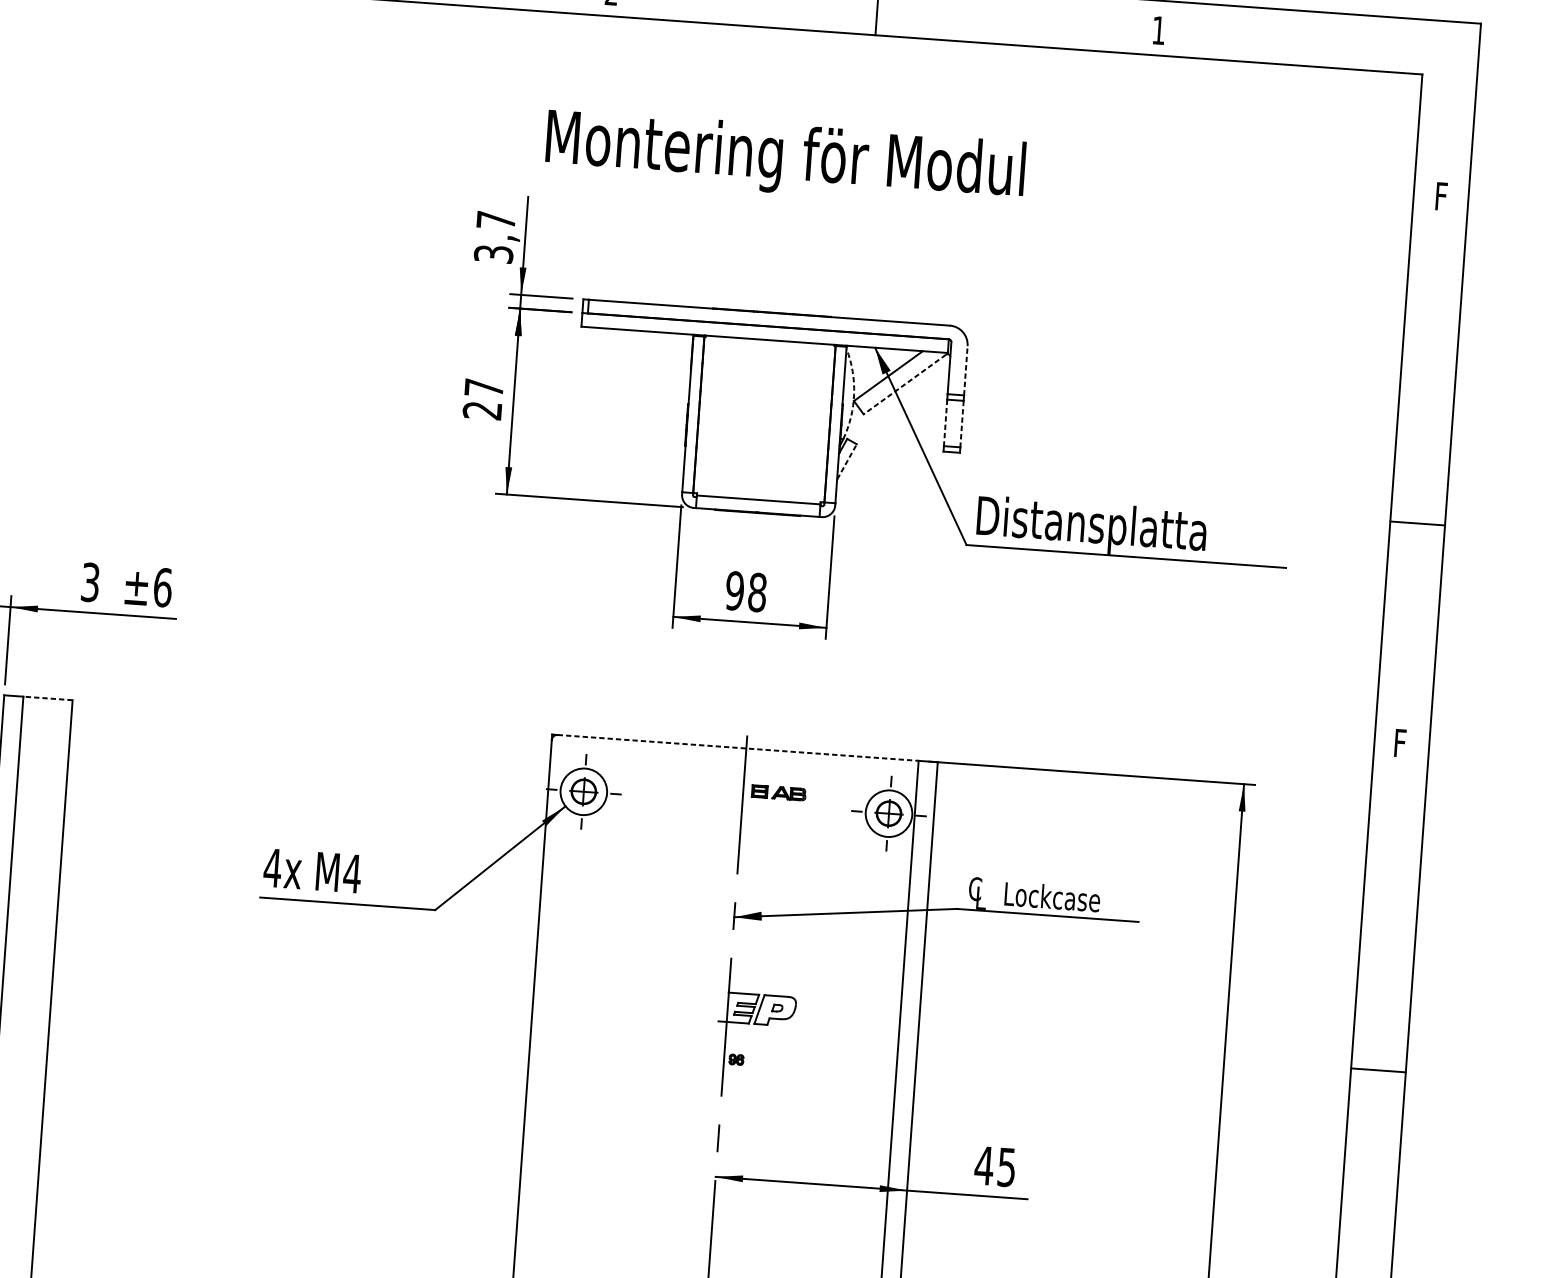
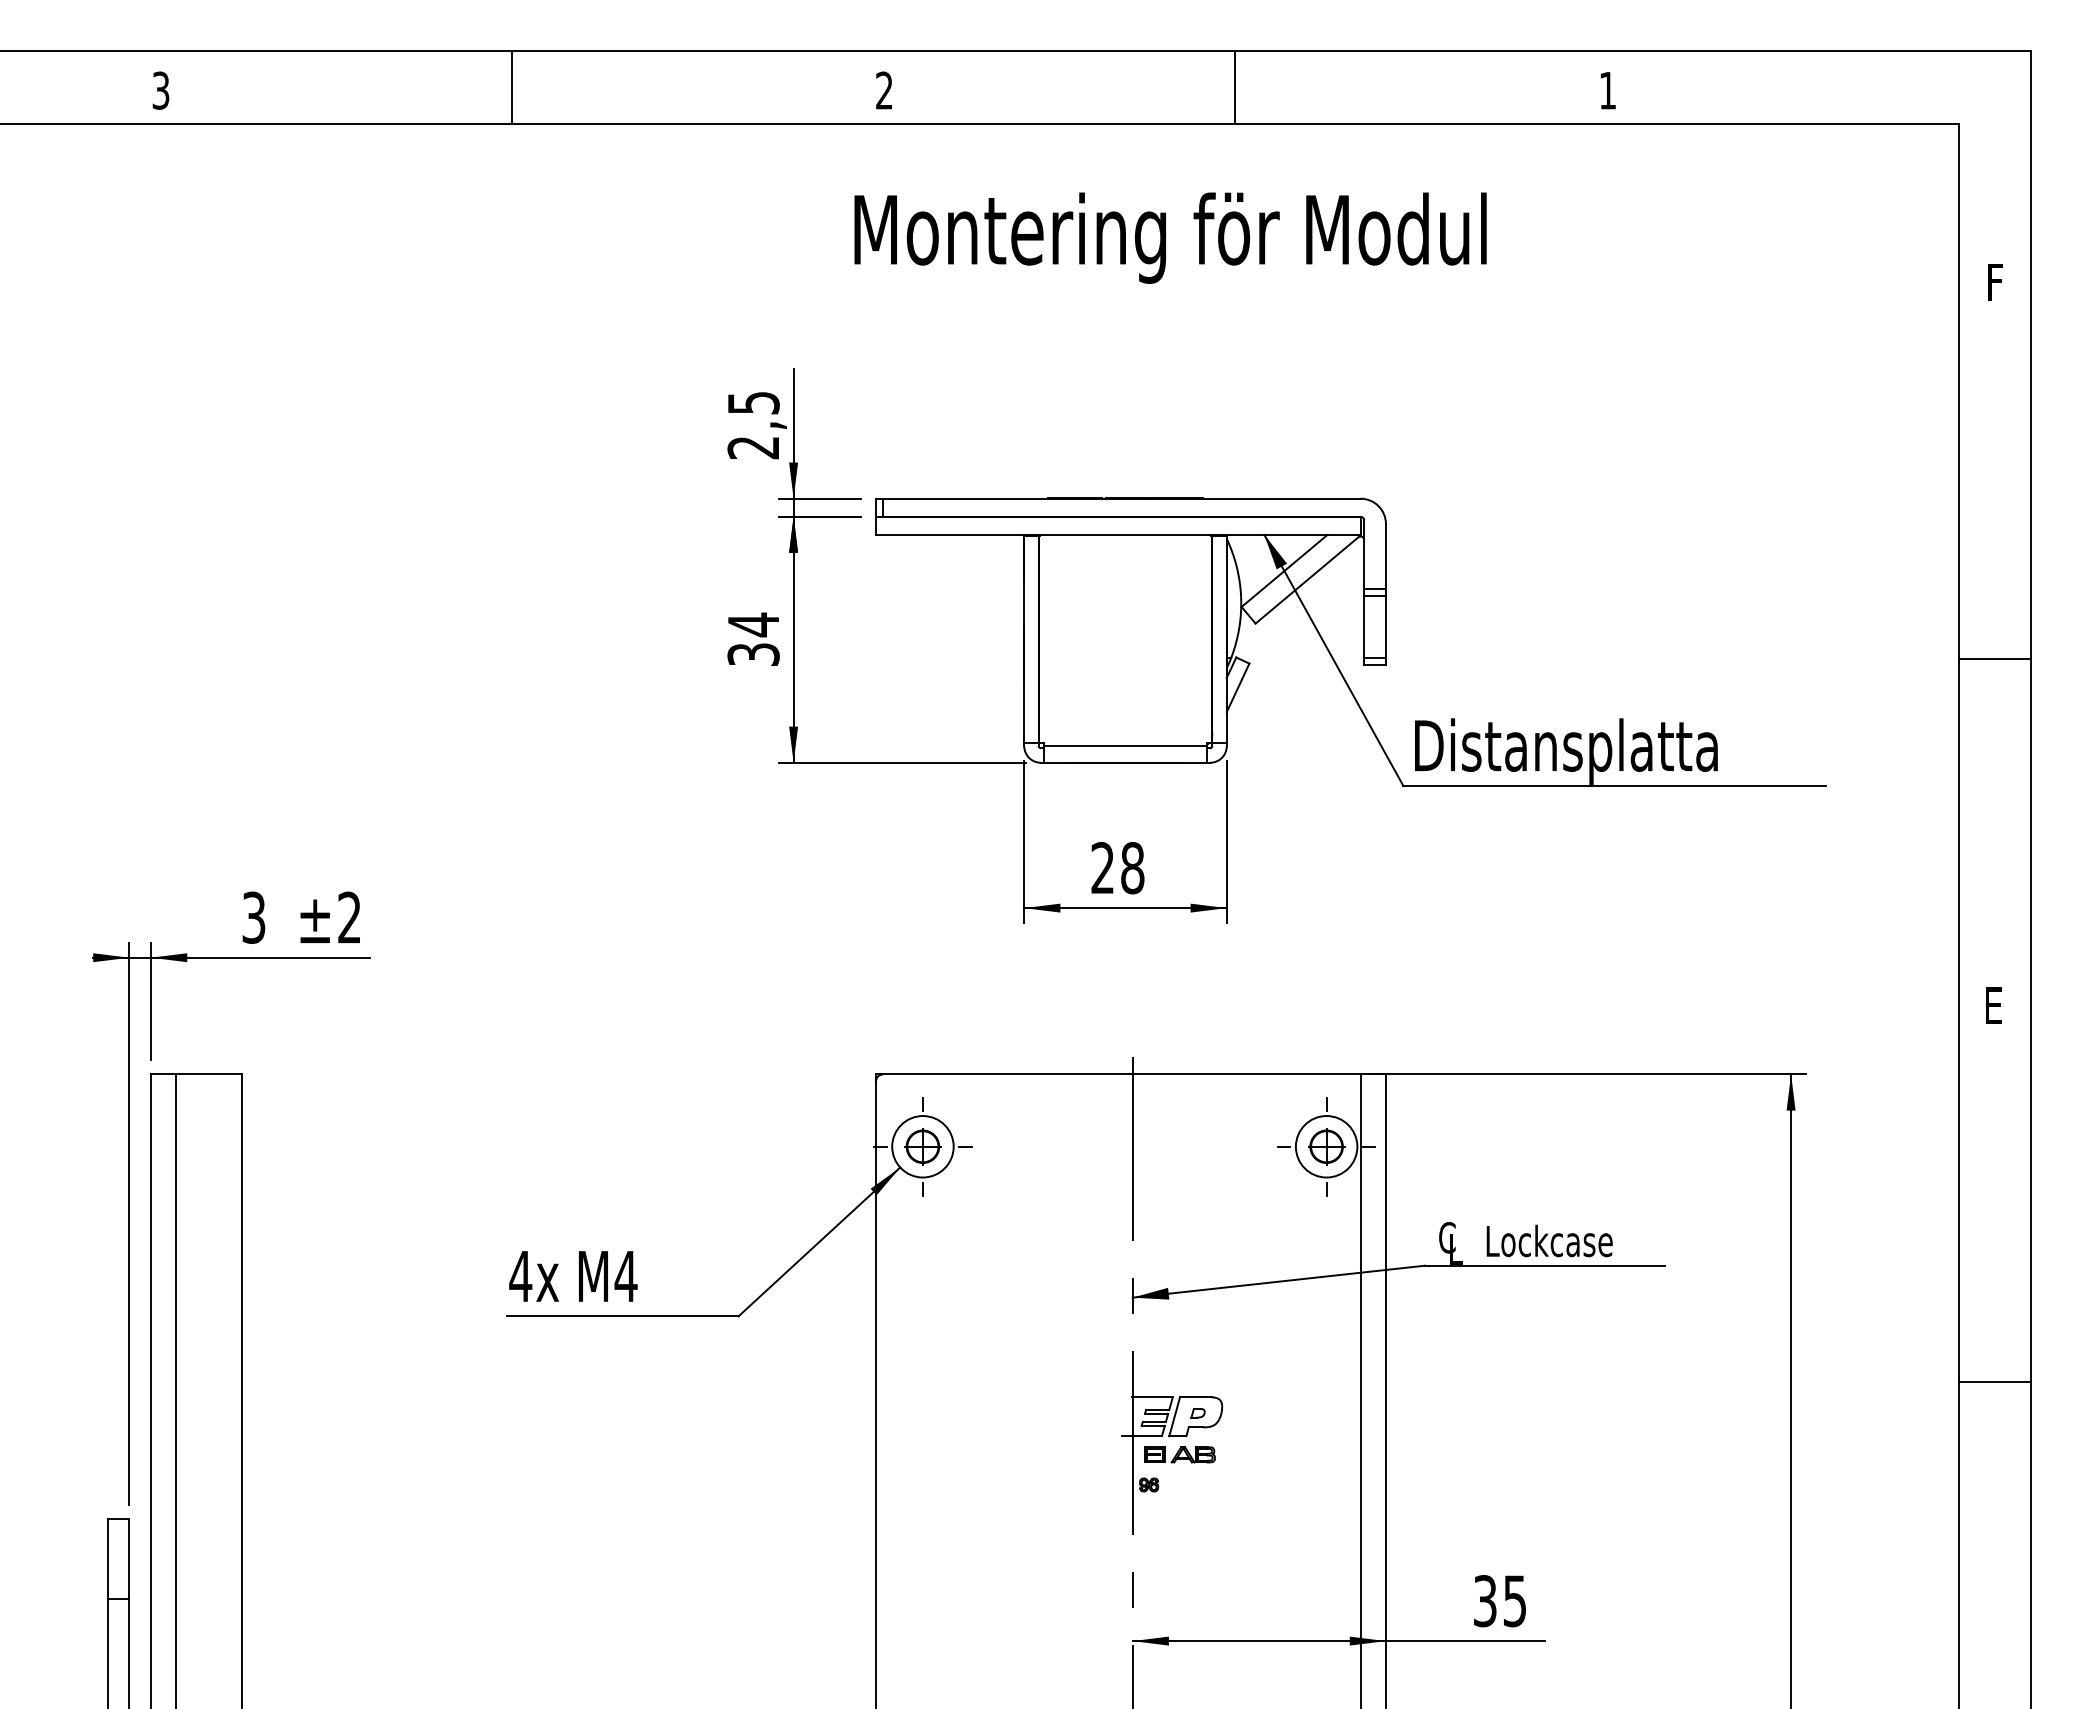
text: (785, 158) -> (1170, 237), moved
text: (494, 237) -> (753, 425), 3,7 -> 2,5
line: (965, 370) -> (1385, 556), dashed -> solid
line: (904, 384) -> (1306, 580), dashed -> solid
arc: (854, 394) -> (1241, 598), dashed -> solid
text: (483, 399) -> (753, 639), 27 -> 34
line: (945, 423) -> (1364, 627), dashed -> solid
line: (961, 424) -> (1385, 627), dashed -> solid
line: (847, 461) -> (1238, 687), dashed -> solid
line: (1417, 523) -> (1994, 658), moved
text: (162, 587) -> (349, 917), ±6 -> ±2
text: (734, 591) -> (1102, 868), 98 -> 28
line: (47, 698) -> (208, 1074), dashed -> solid
text: (1402, 743) -> (1995, 1005), F -> E
line: (737, 747) -> (1121, 1074), dashed -> solid
part: (778, 792) -> (1179, 1454), moved
line: (1378, 1070) -> (1994, 1382), moved
text: (983, 1166) -> (1484, 1601), 45 -> 35

